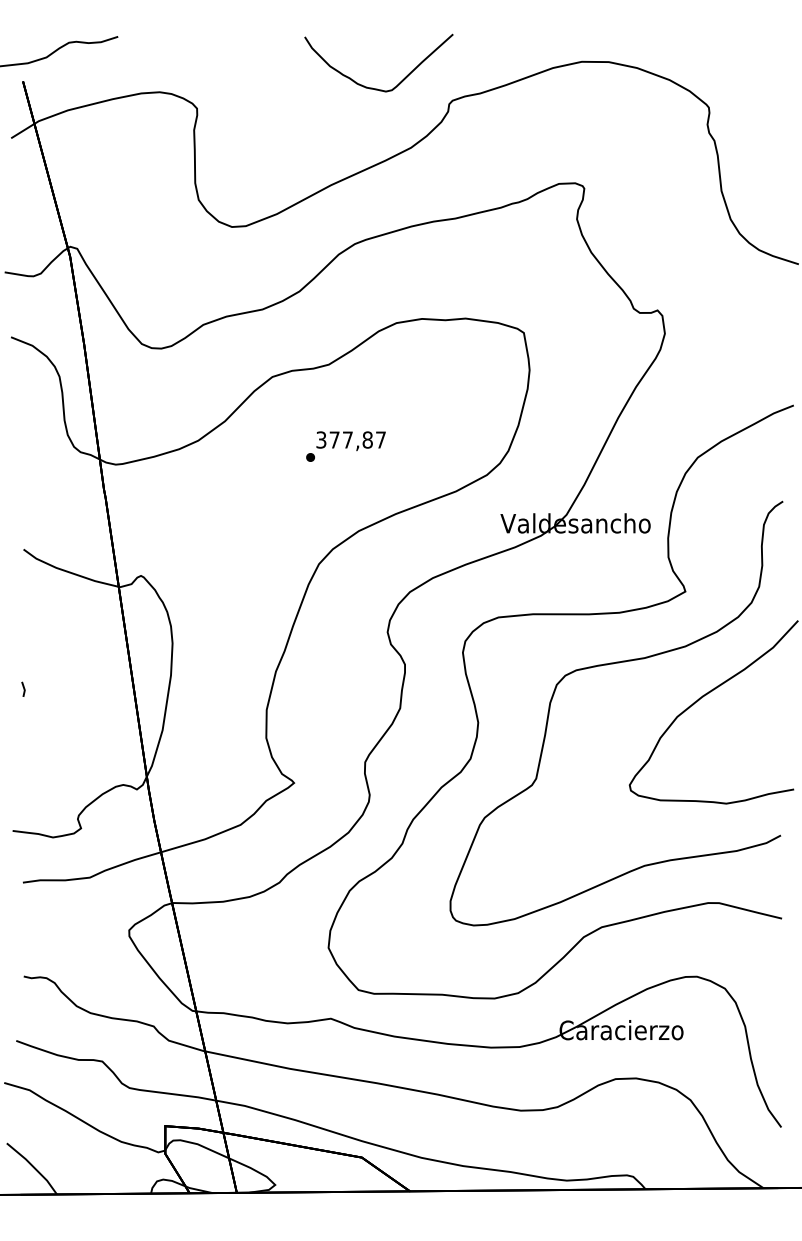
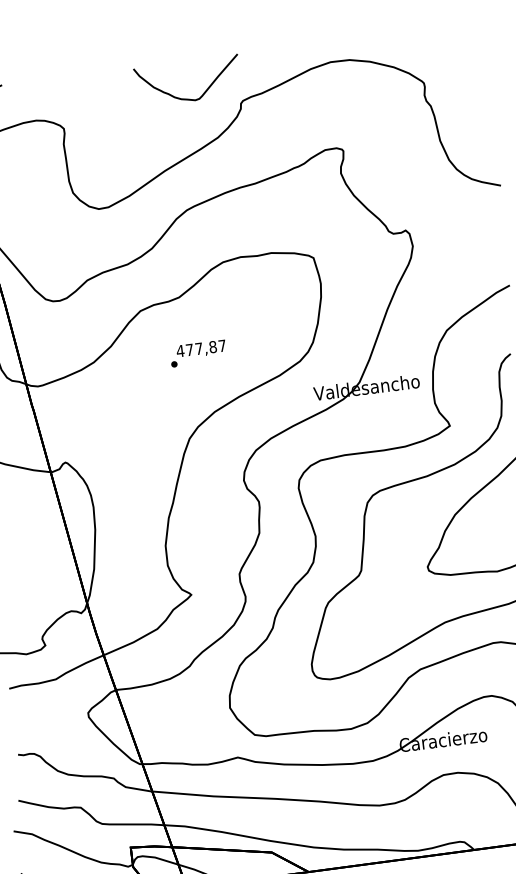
text: (320, 439) -> (179, 350), 377,87 -> 477,87

